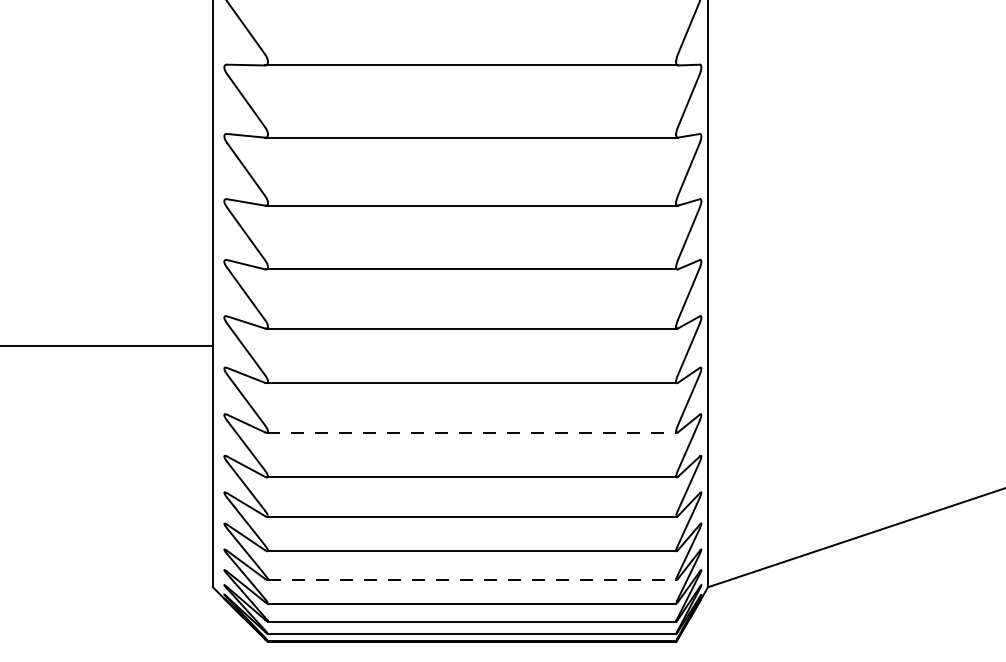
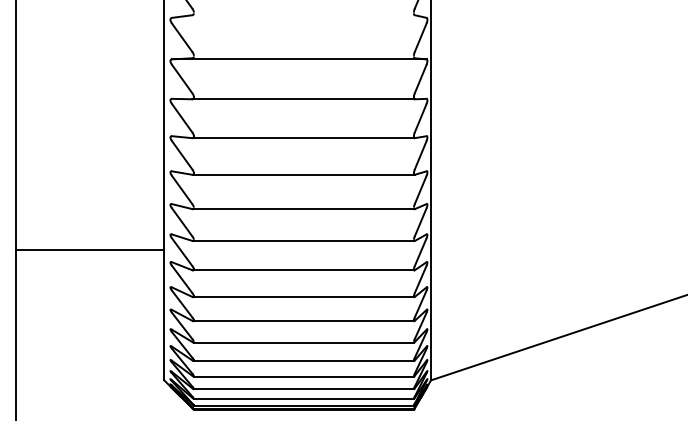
line: (473, 433) -> (304, 297), dashed -> solid
line: (473, 580) -> (304, 376), dashed -> solid

